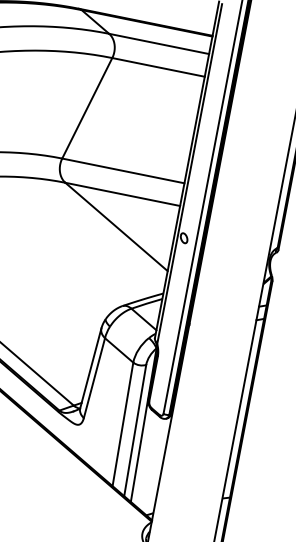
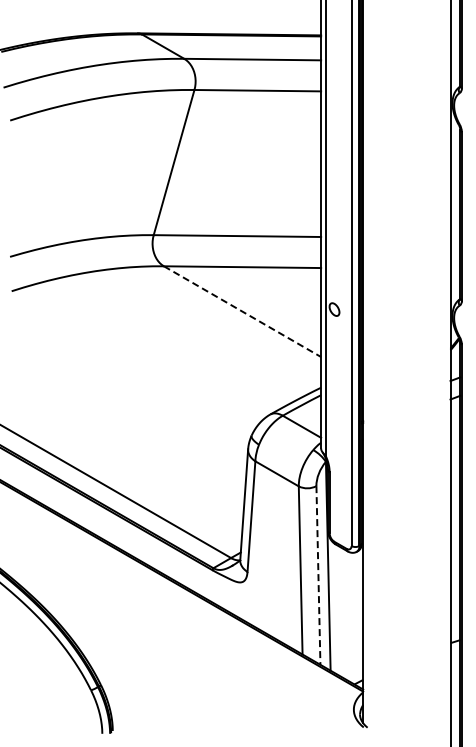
line: (116, 226) -> (242, 311), solid -> dashed
line: (135, 430) -> (318, 575), solid -> dashed

